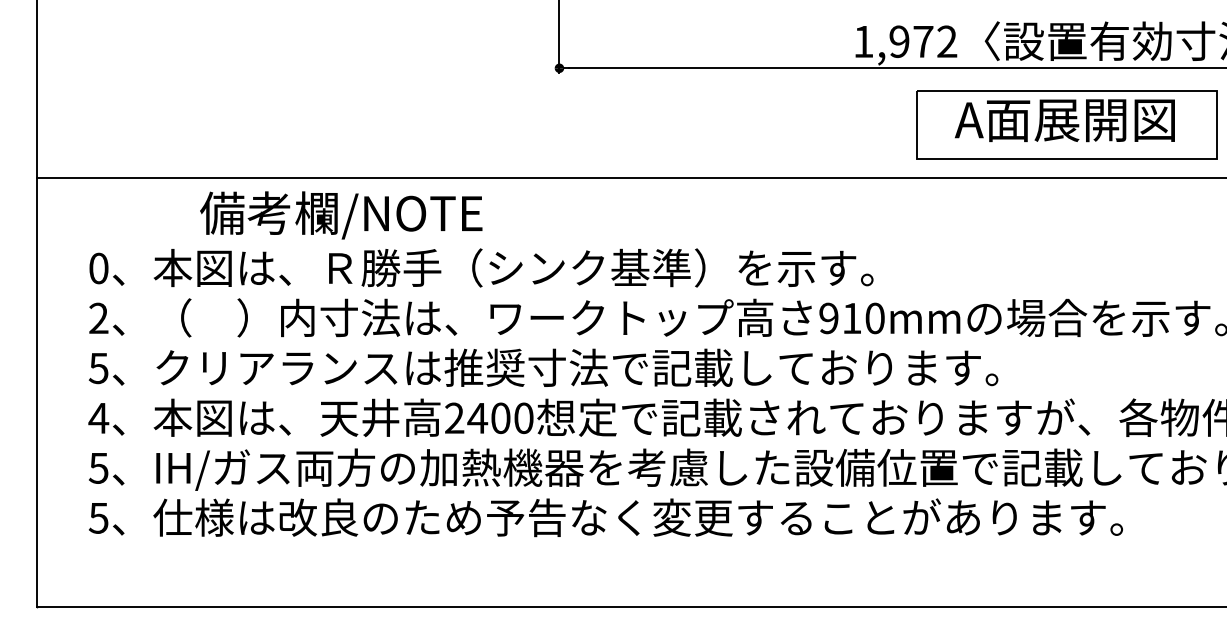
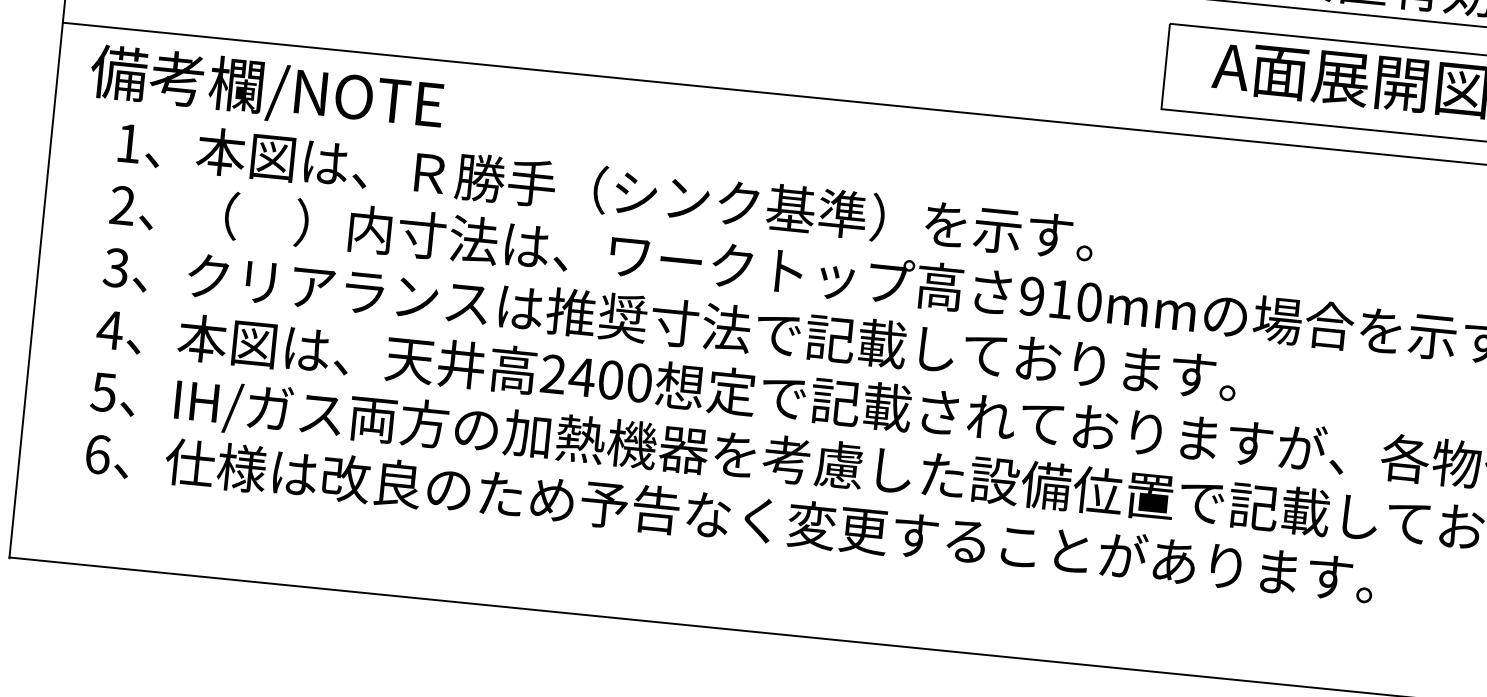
text: (341, 215) -> (267, 90), moved
text: (98, 268) -> (128, 143), 0 -> 1
text: (98, 367) -> (116, 266), 5 -> 3
text: (98, 517) -> (97, 453), 5 -> 6

